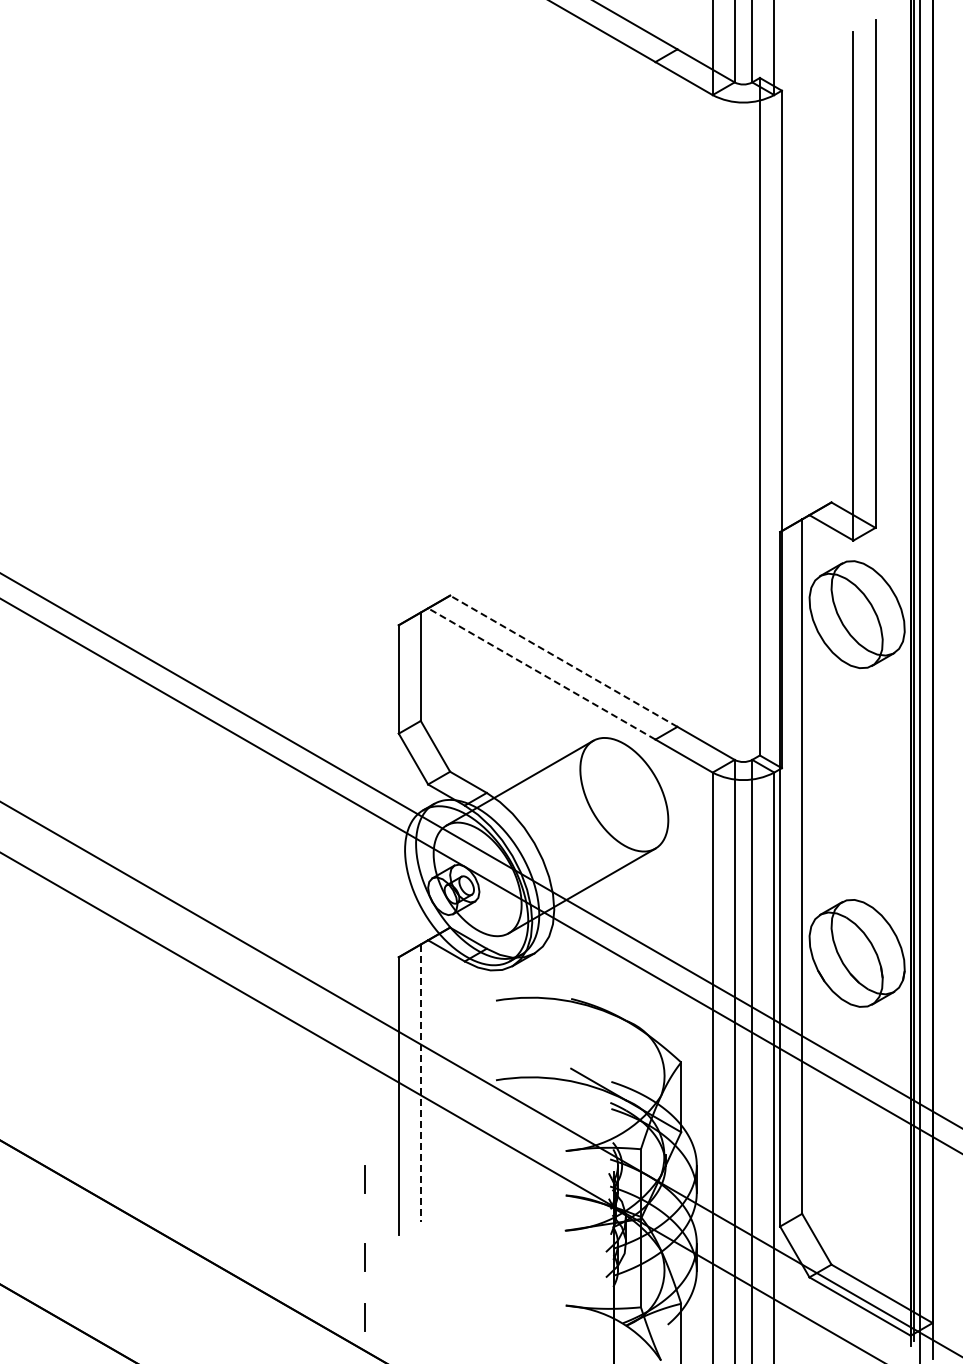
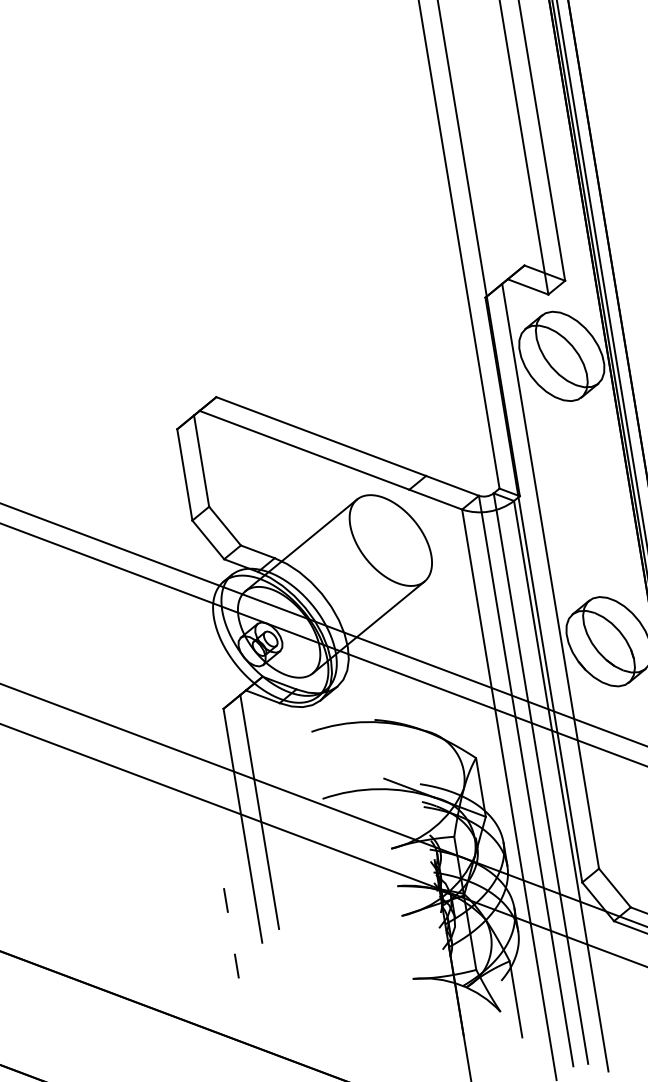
line: (563, 661) -> (321, 436), dashed -> solid
line: (541, 673) -> (304, 449), dashed -> solid
line: (420, 1083) -> (259, 812), dashed -> solid
line: (364, 1317) -> (244, 1017), removed

